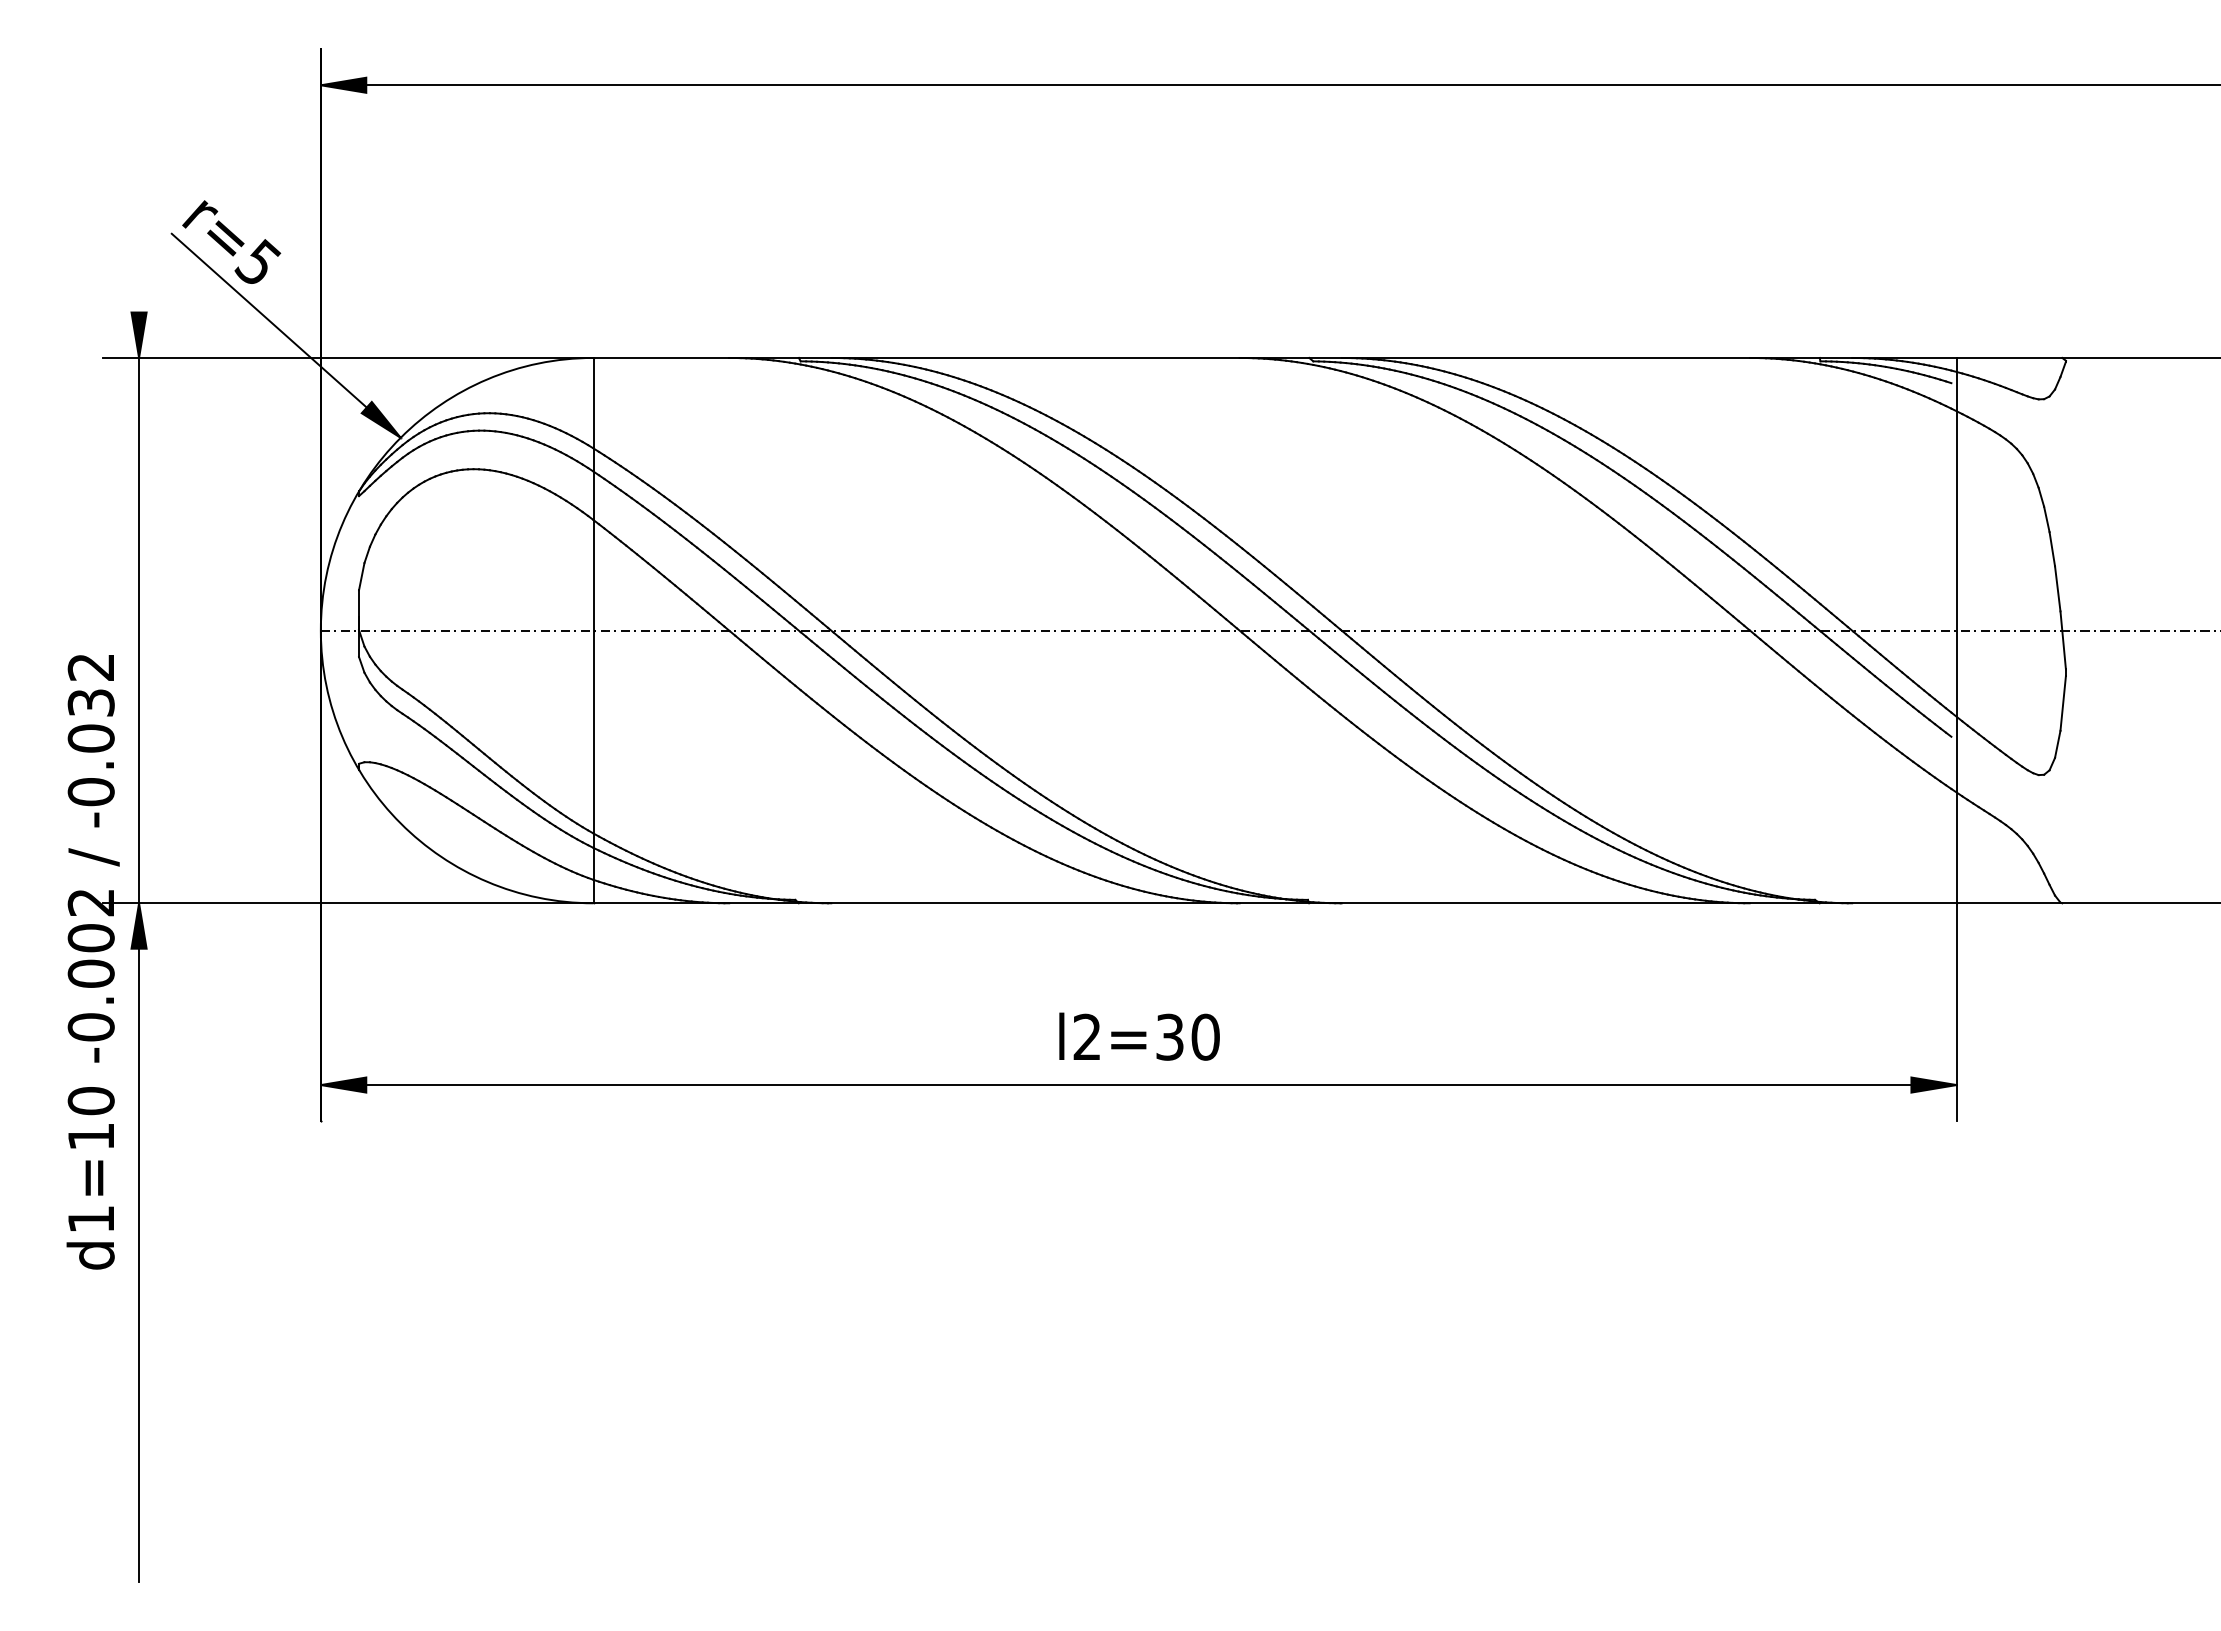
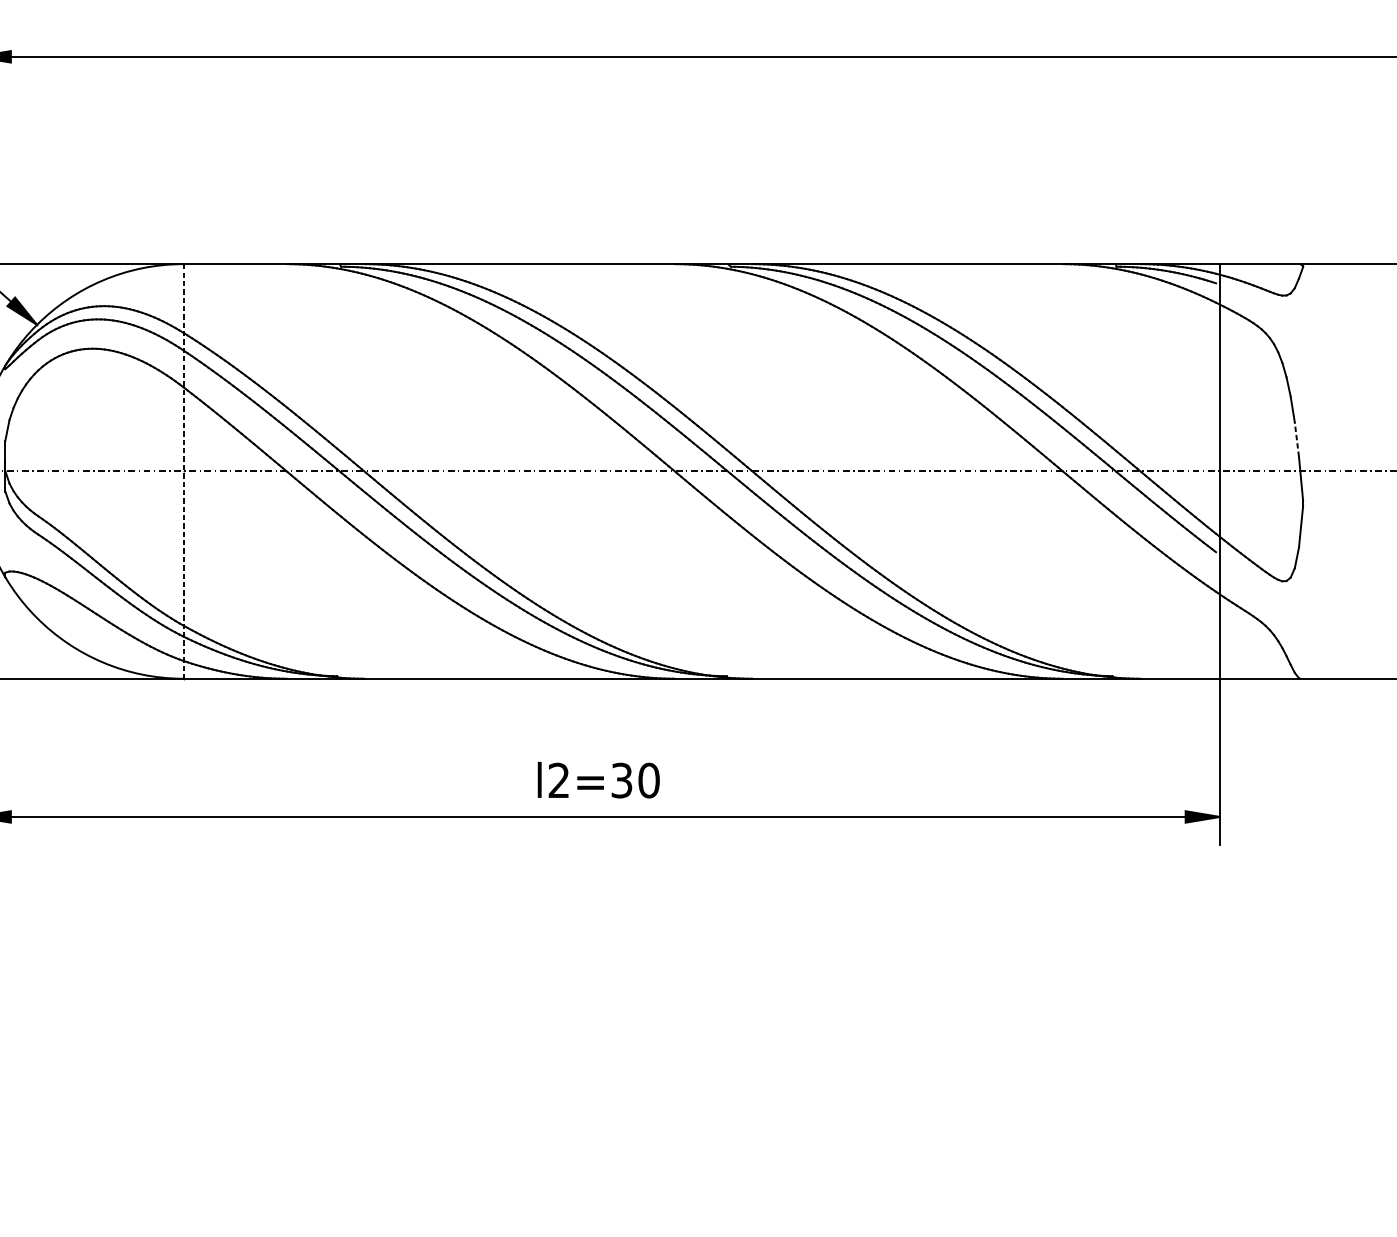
line: (2057, 588) -> (1296, 439), solid -> dashed
line: (593, 630) -> (183, 471), solid -> dashed

